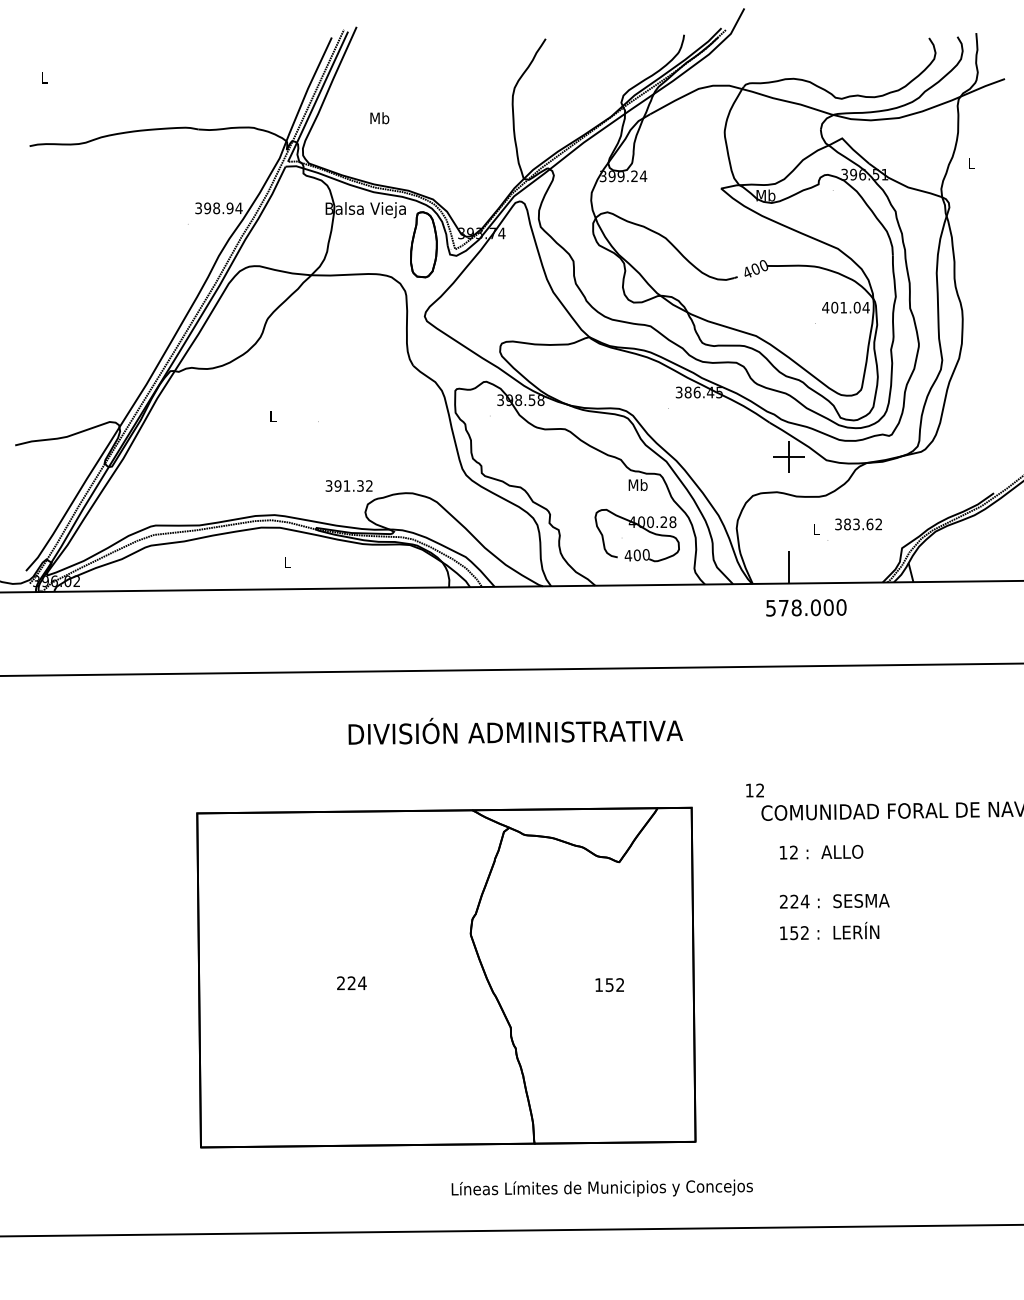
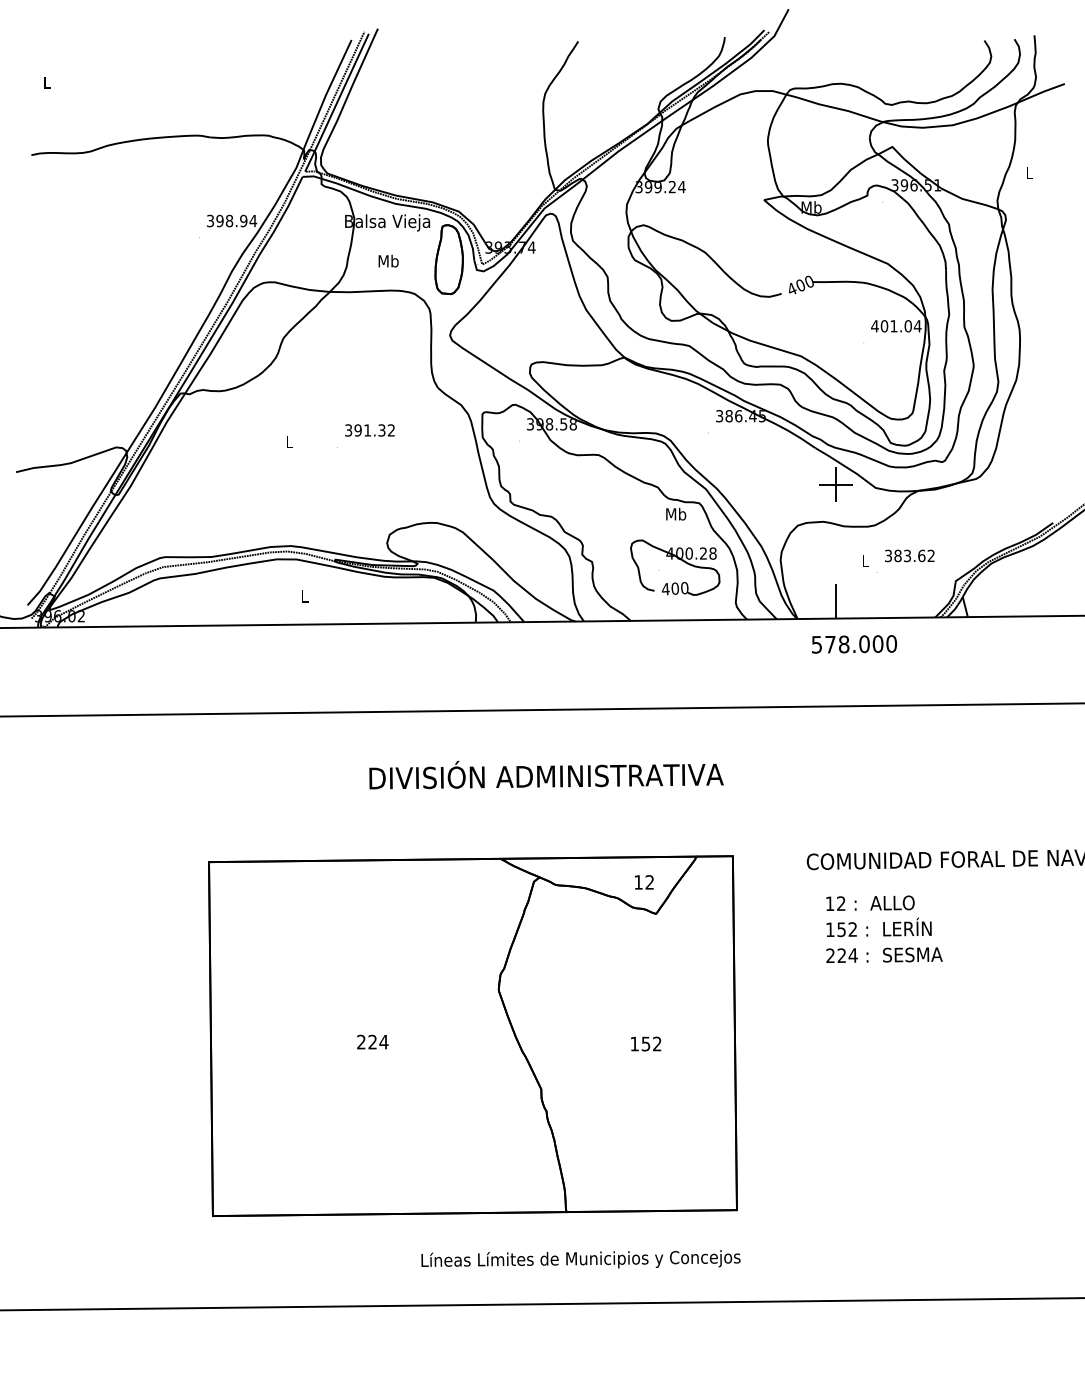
text: (379, 118) -> (388, 261), moved
text: (348, 485) -> (369, 429), moved
text: (754, 790) -> (643, 882), moved
text: (829, 931) -> (878, 927), moved
text: (601, 1187) -> (580, 1258), moved

